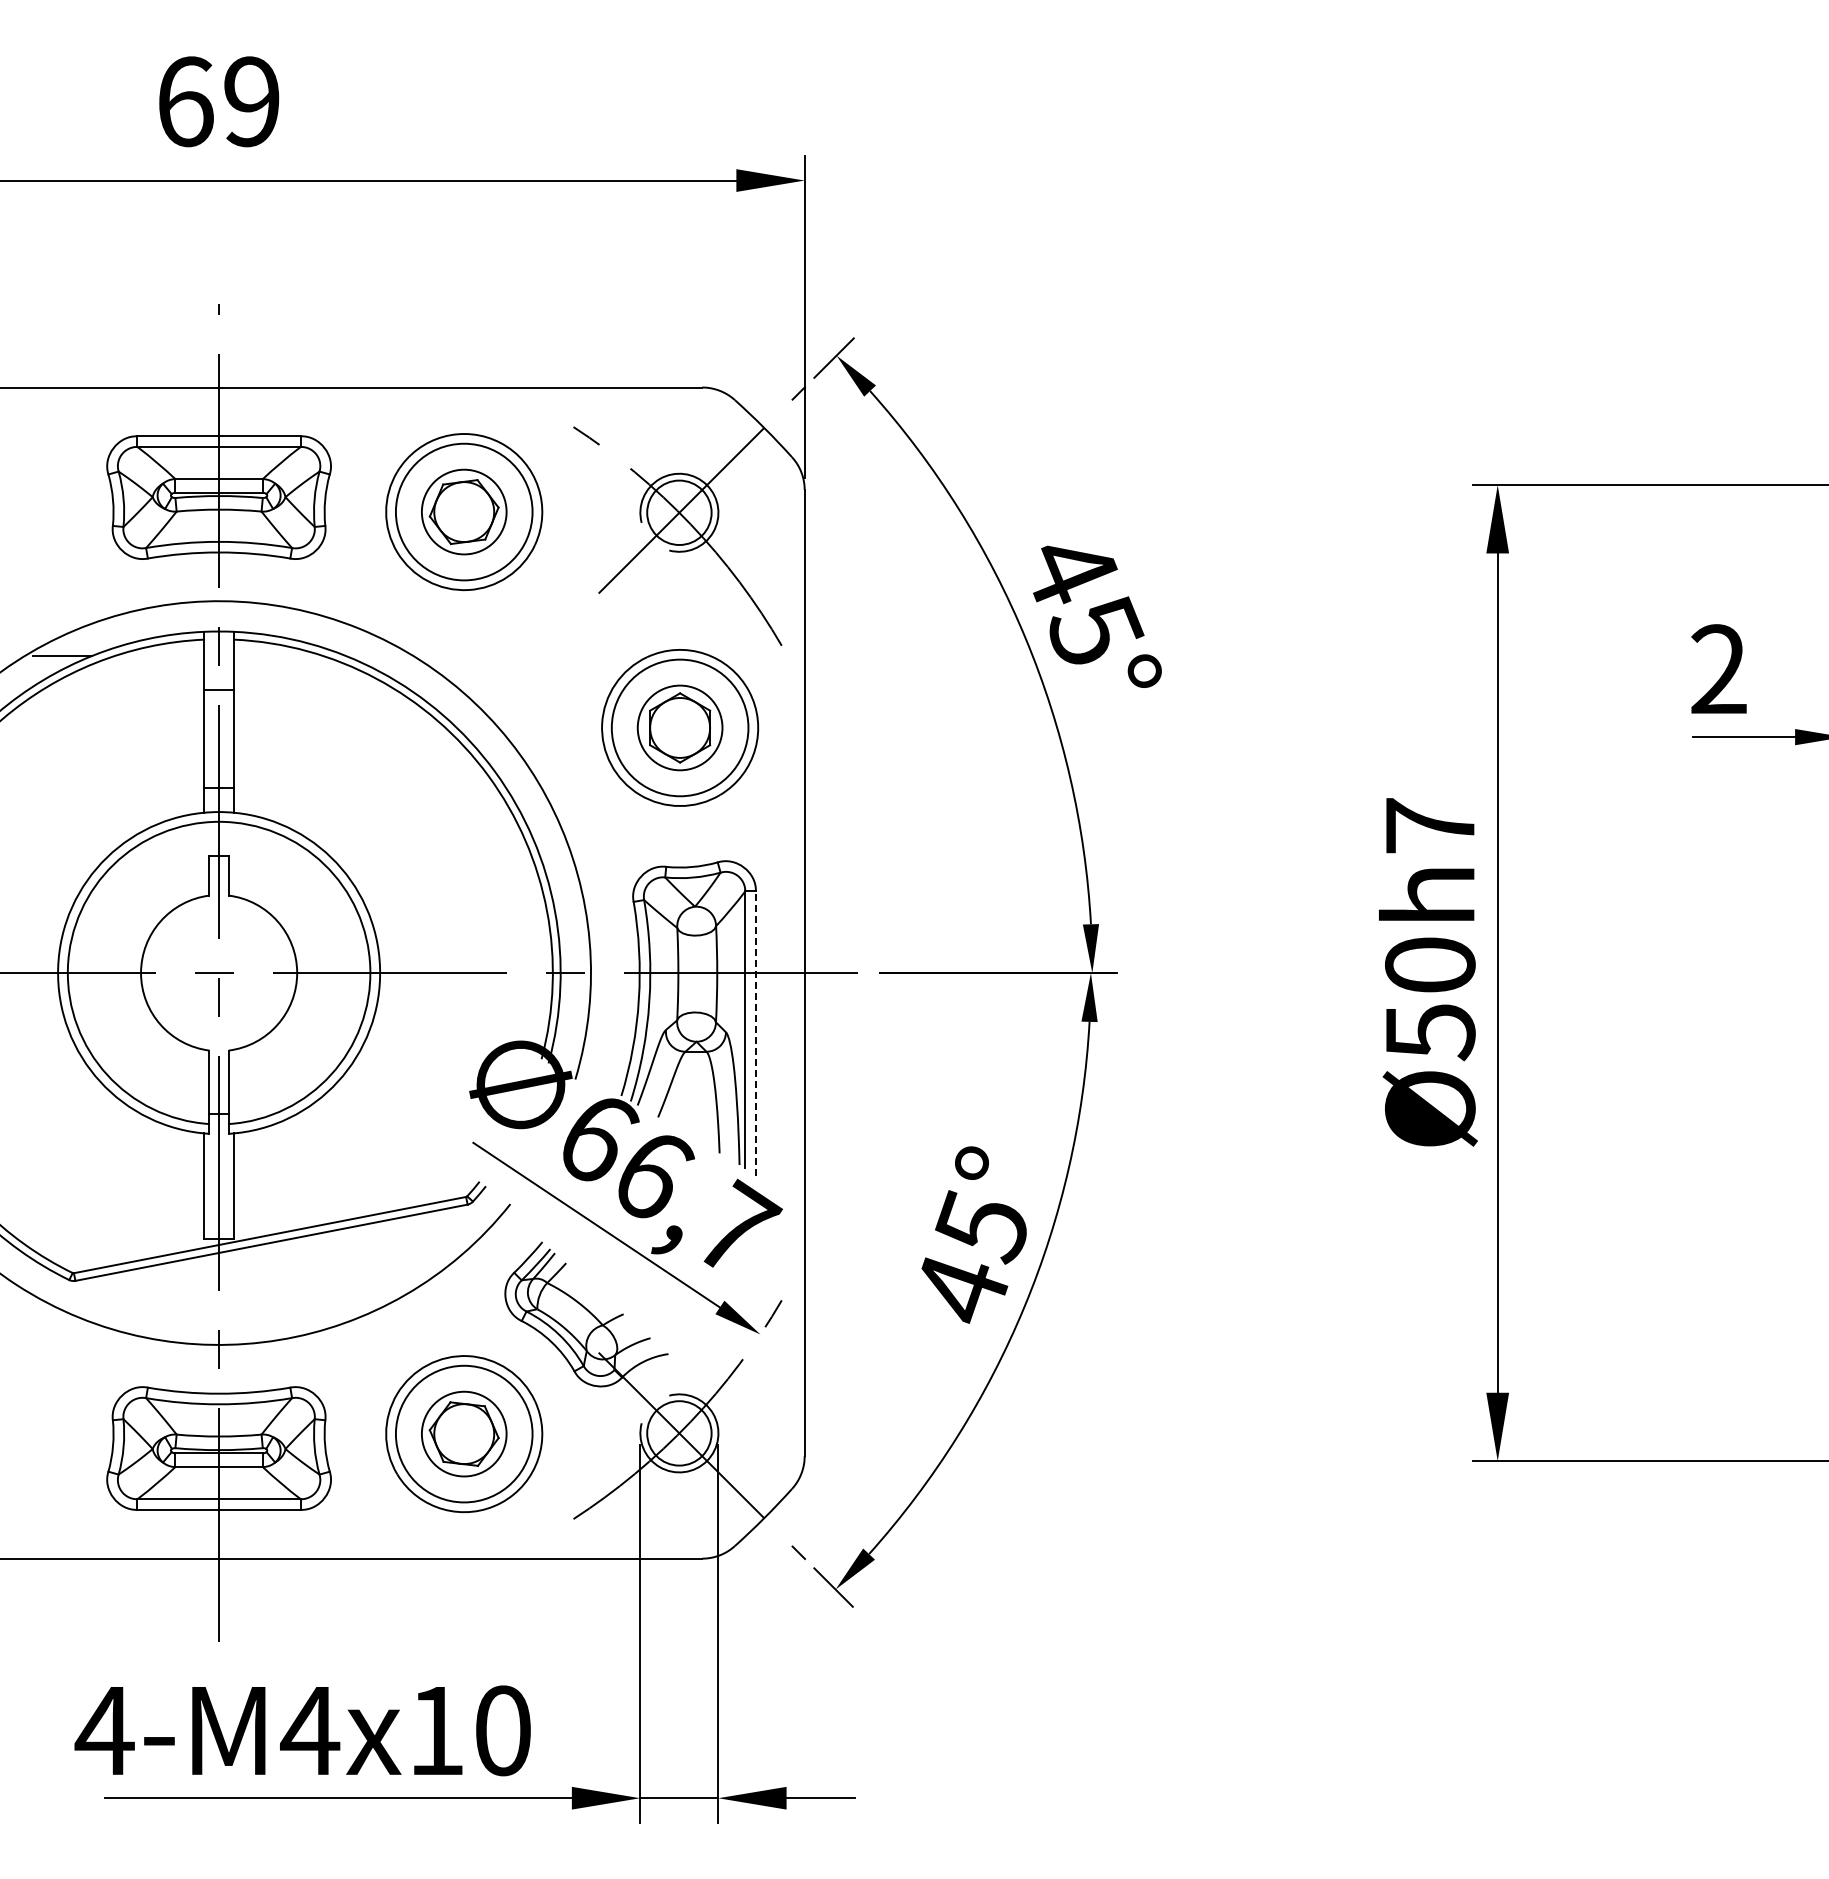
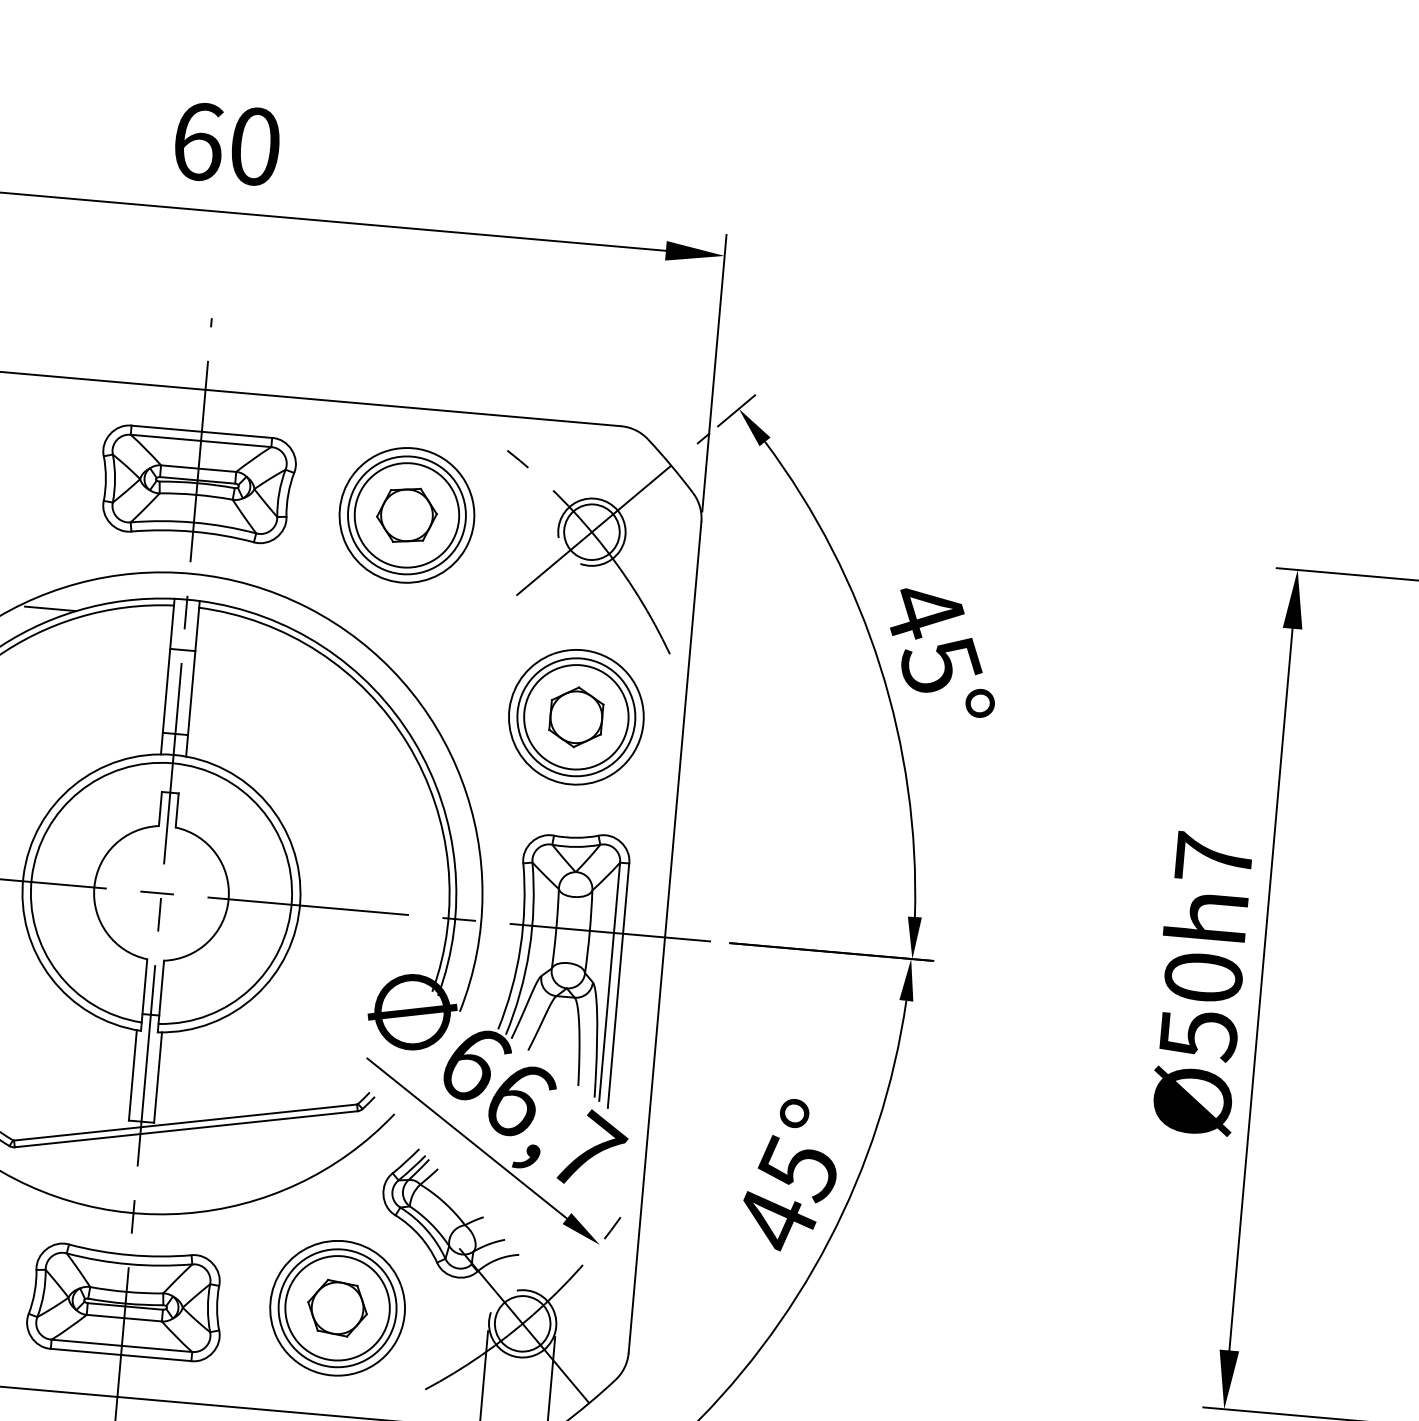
text: (251, 101) -> (254, 146), 69 -> 60
circle: (463, 511) -> (406, 514), size x1.43
circle: (679, 727) -> (575, 716), size x1.43
line: (755, 1032) -> (618, 984), dashed -> solid
circle: (463, 1433) -> (337, 1307), size x1.43

